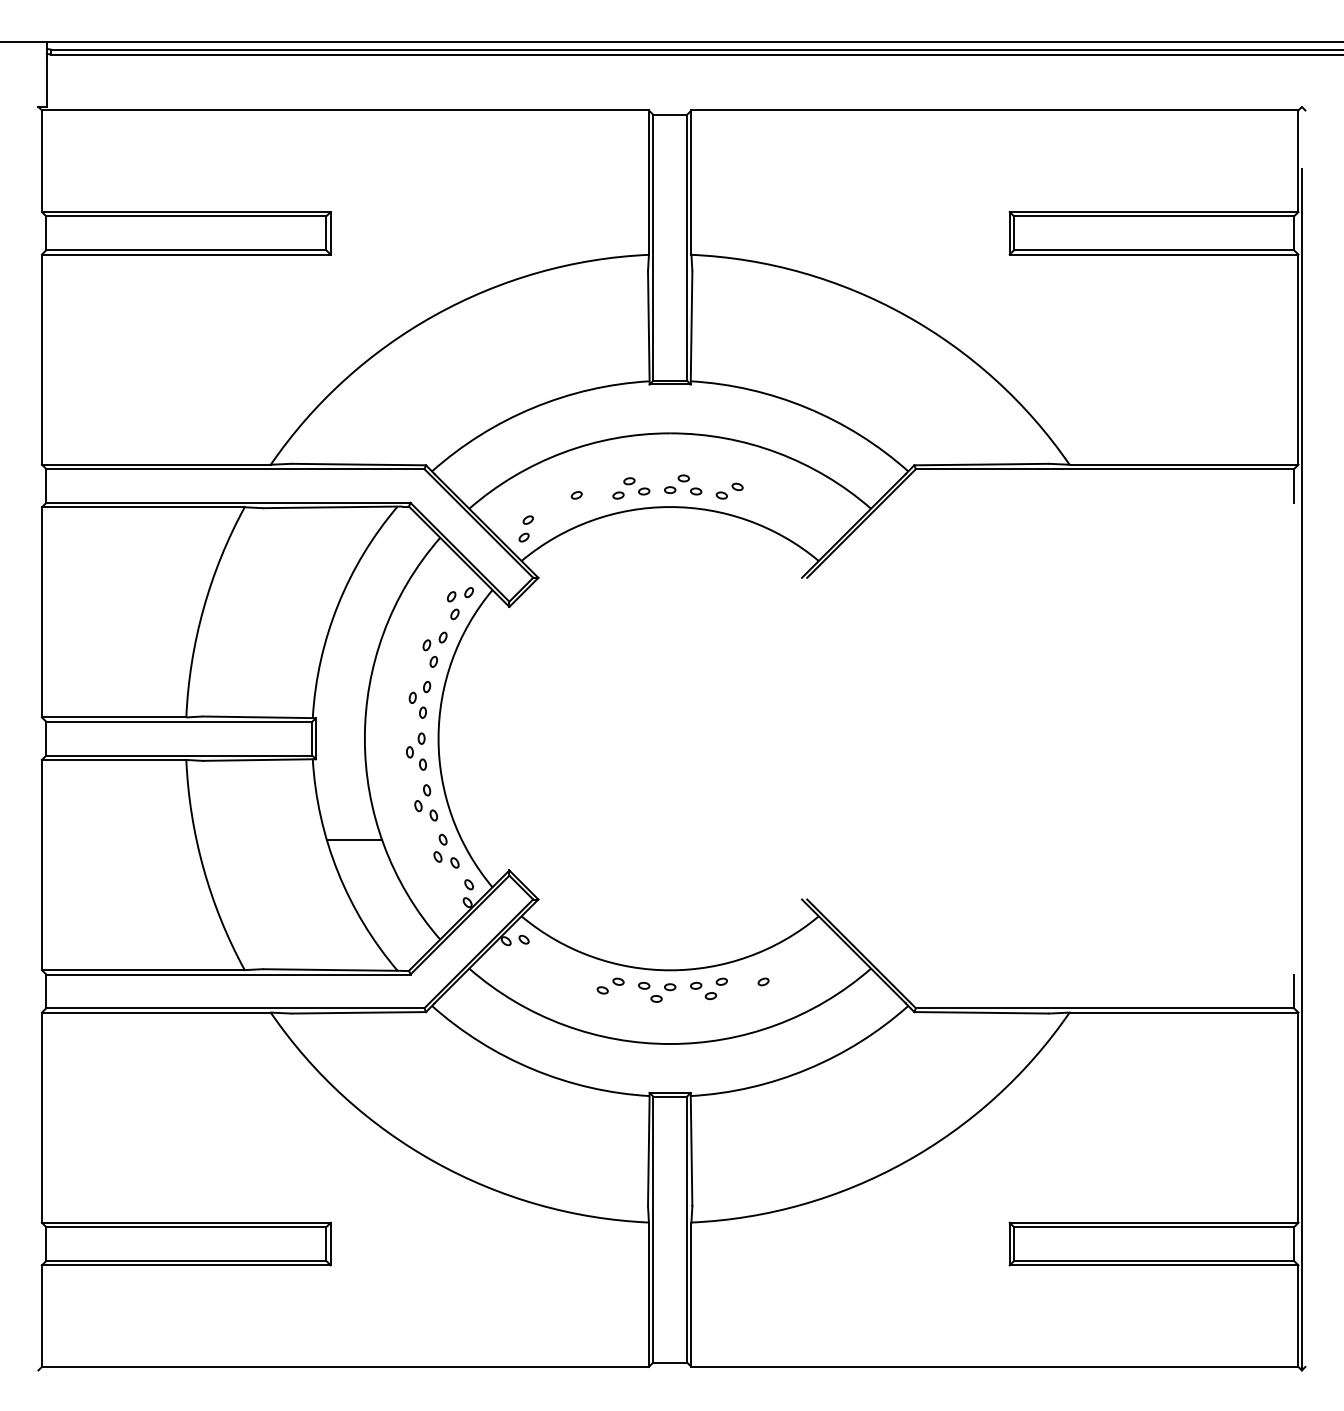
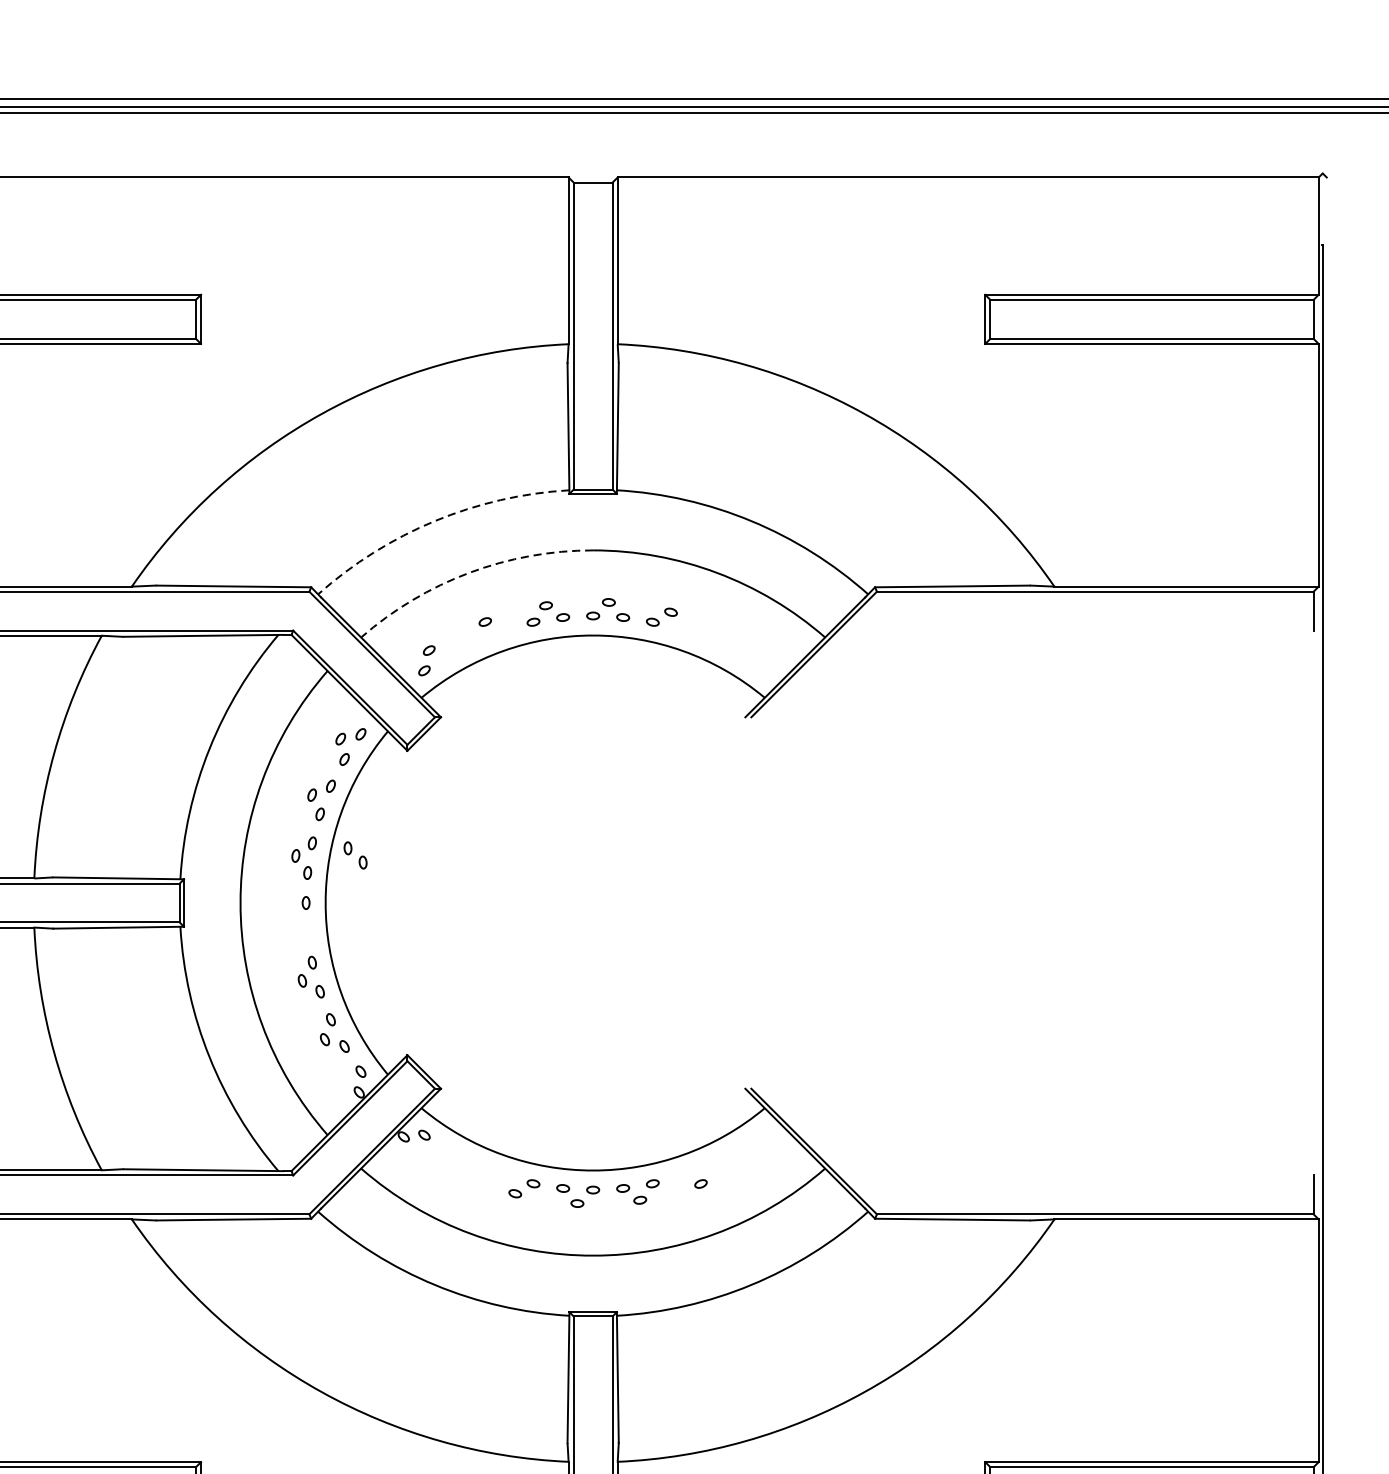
arc: (533, 407) -> (435, 520), solid -> dashed
arc: (562, 452) -> (468, 572), solid -> dashed
part: (416, 758) -> (355, 855), moved
line: (354, 840) -> (228, 1020), removed

